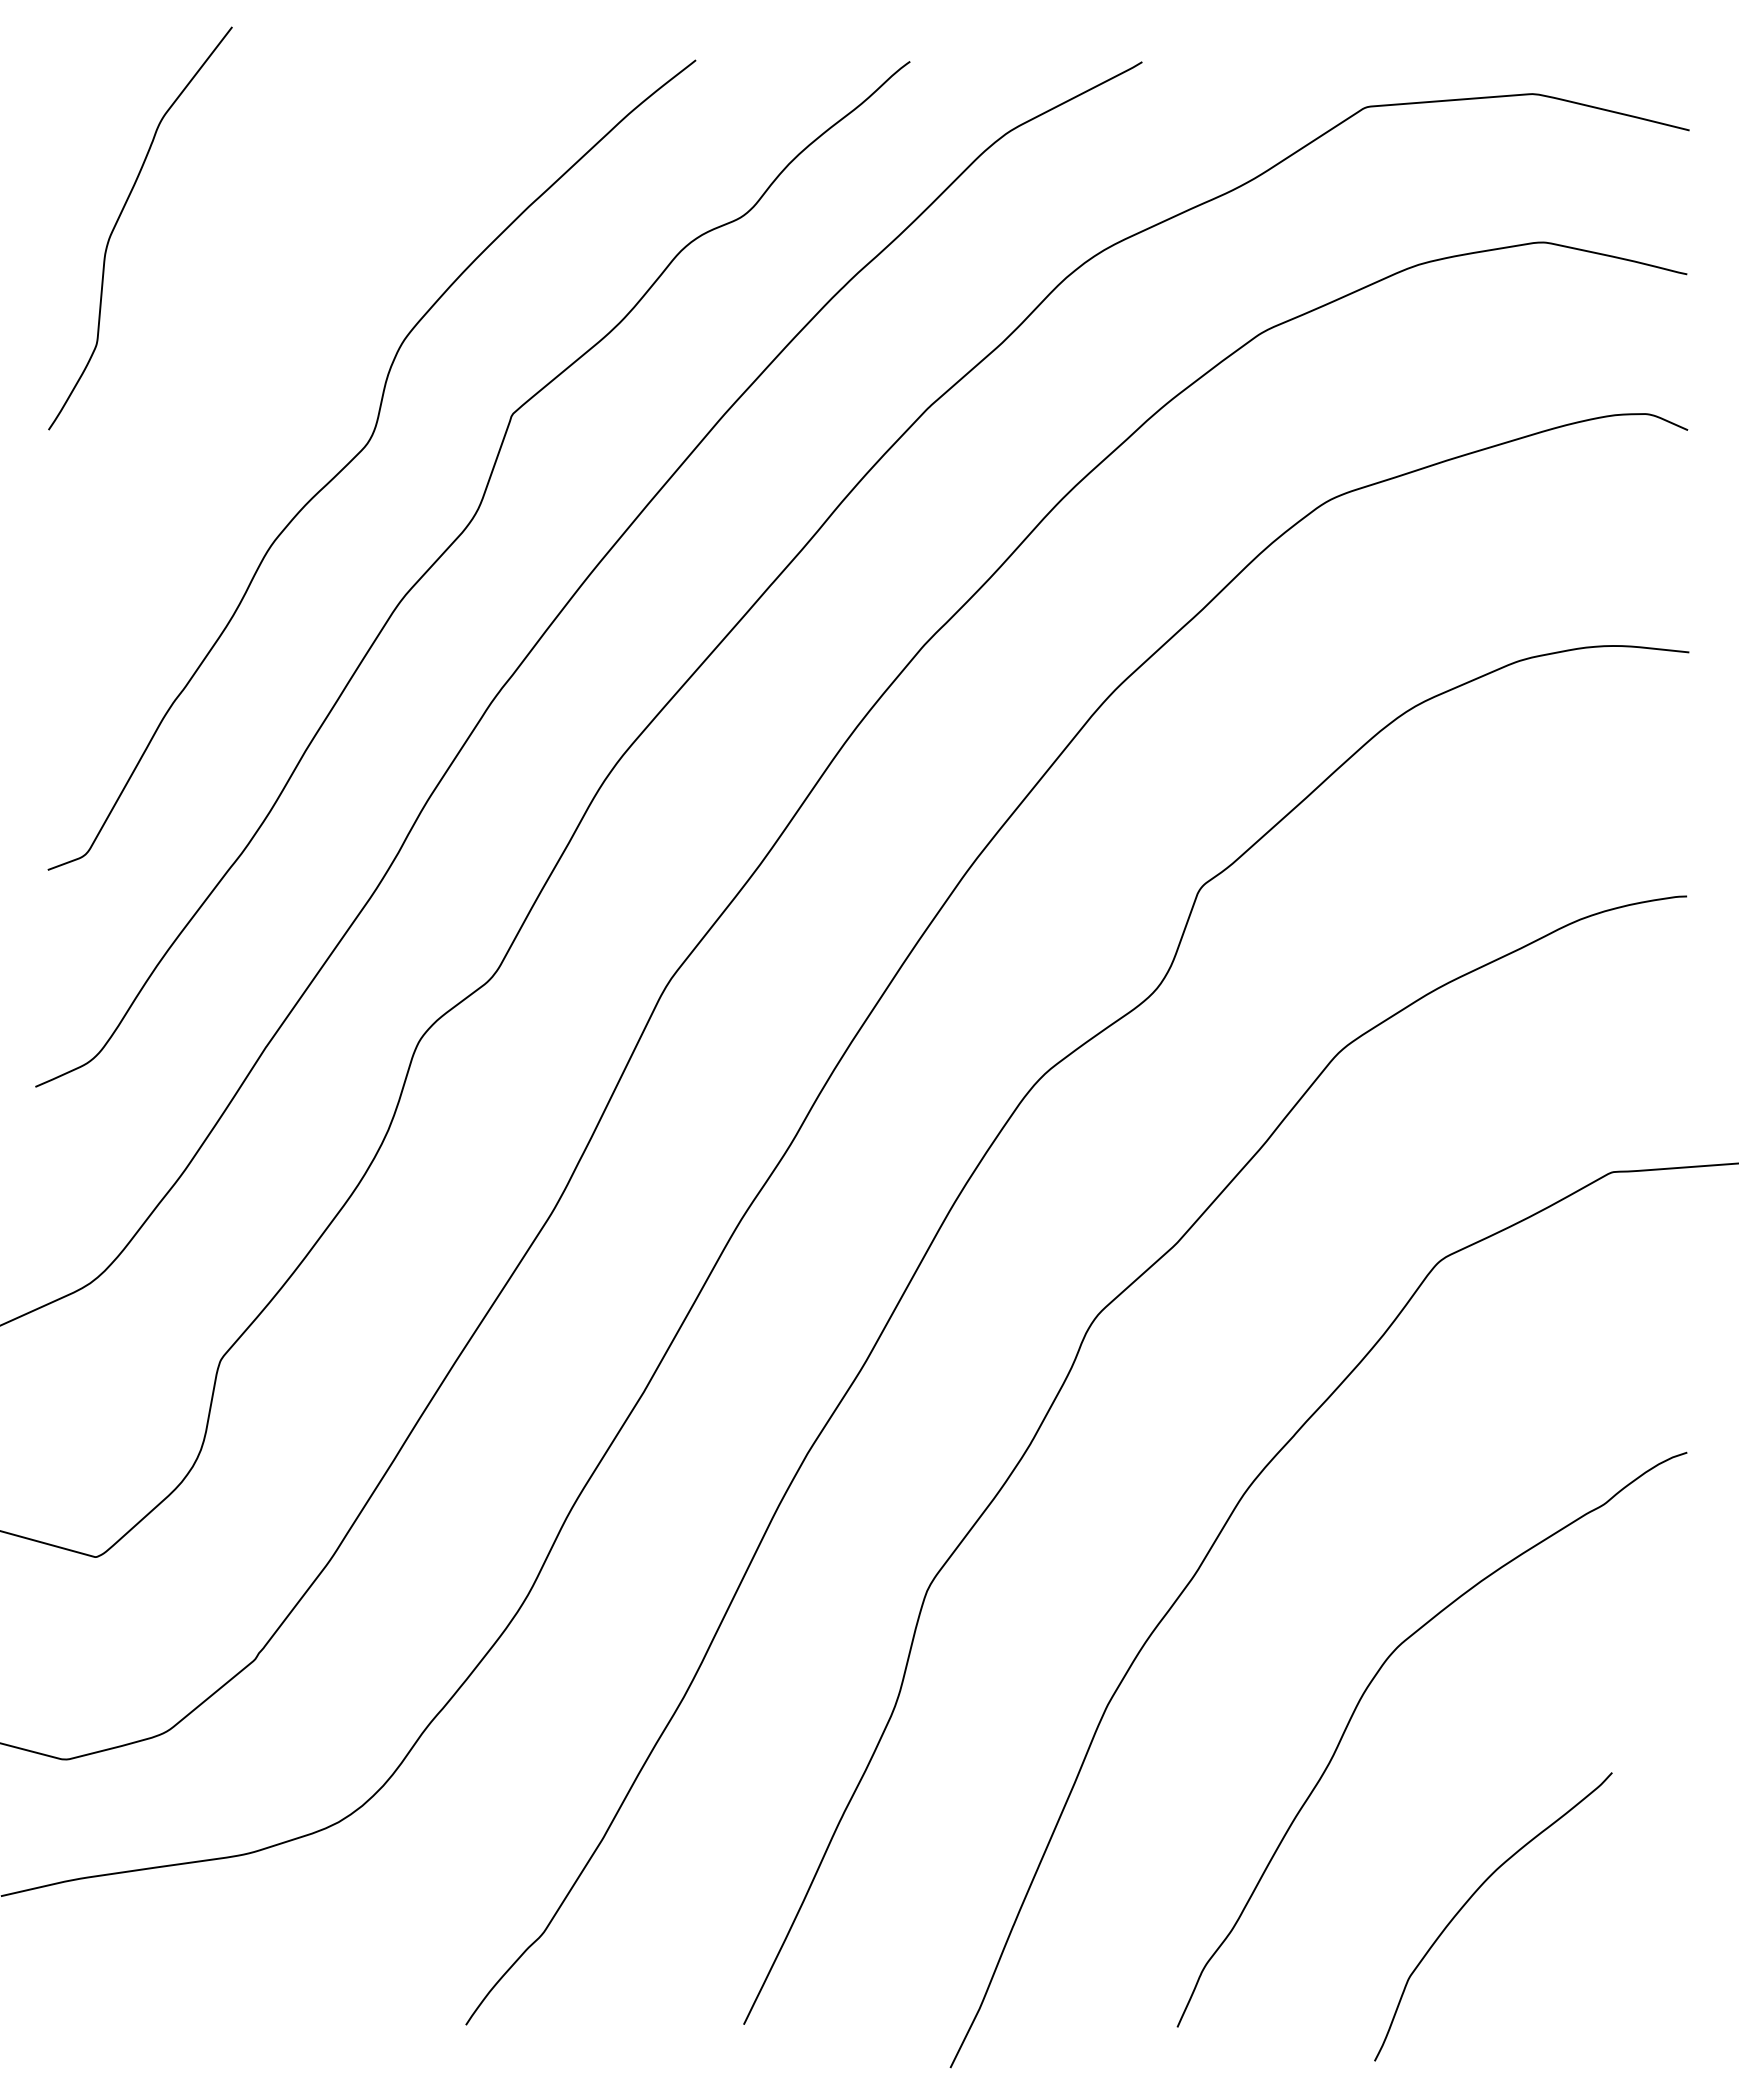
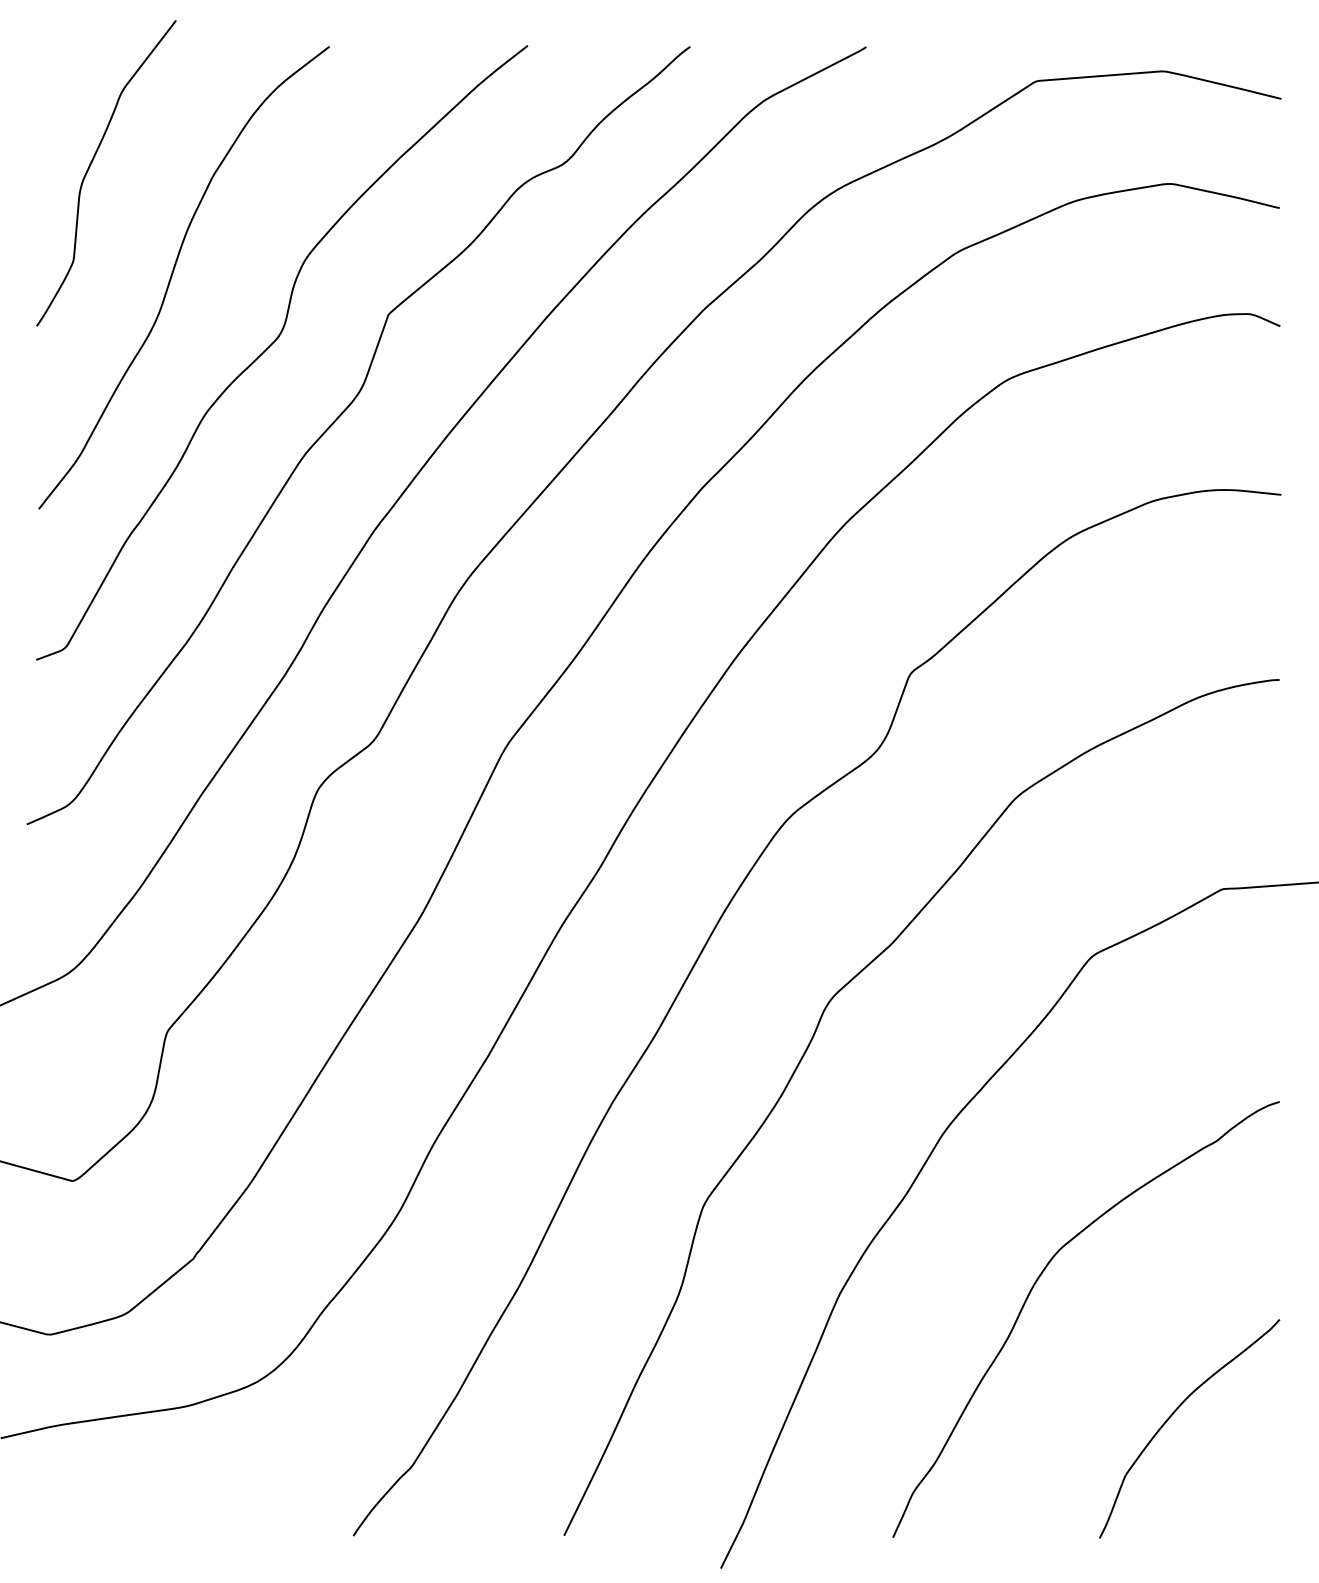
curve: (228, 360) -> (173, 273), added
curve: (1471, 1898) -> (1173, 1414), moved

